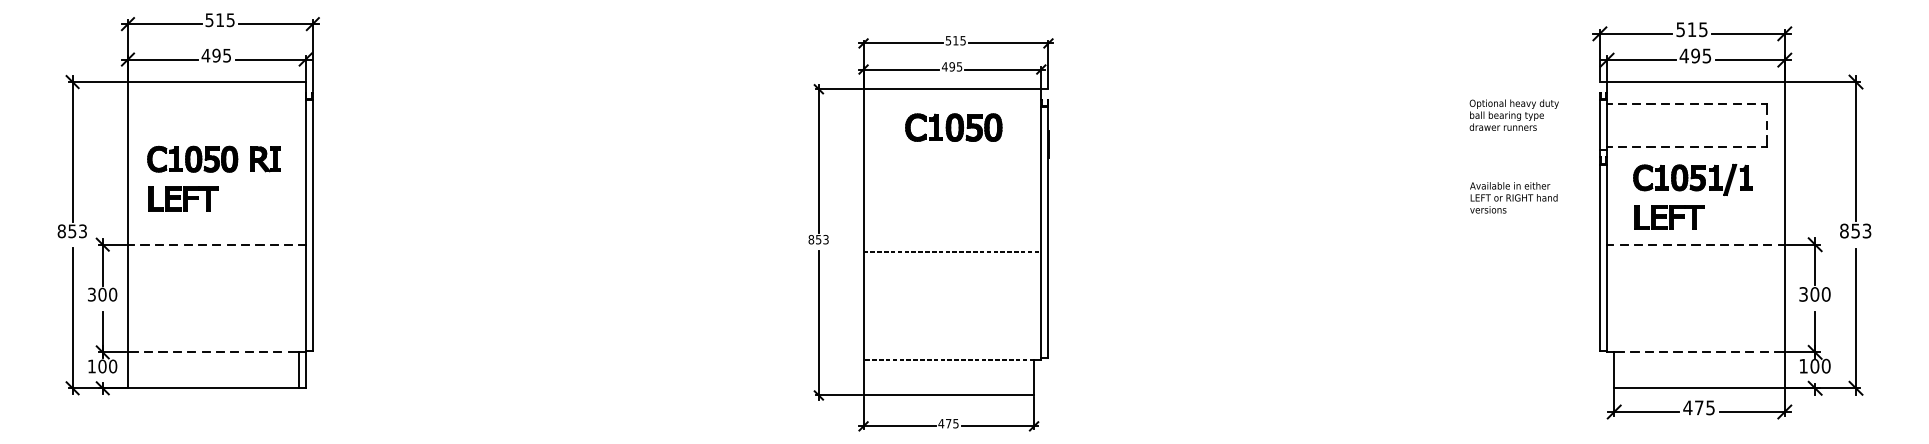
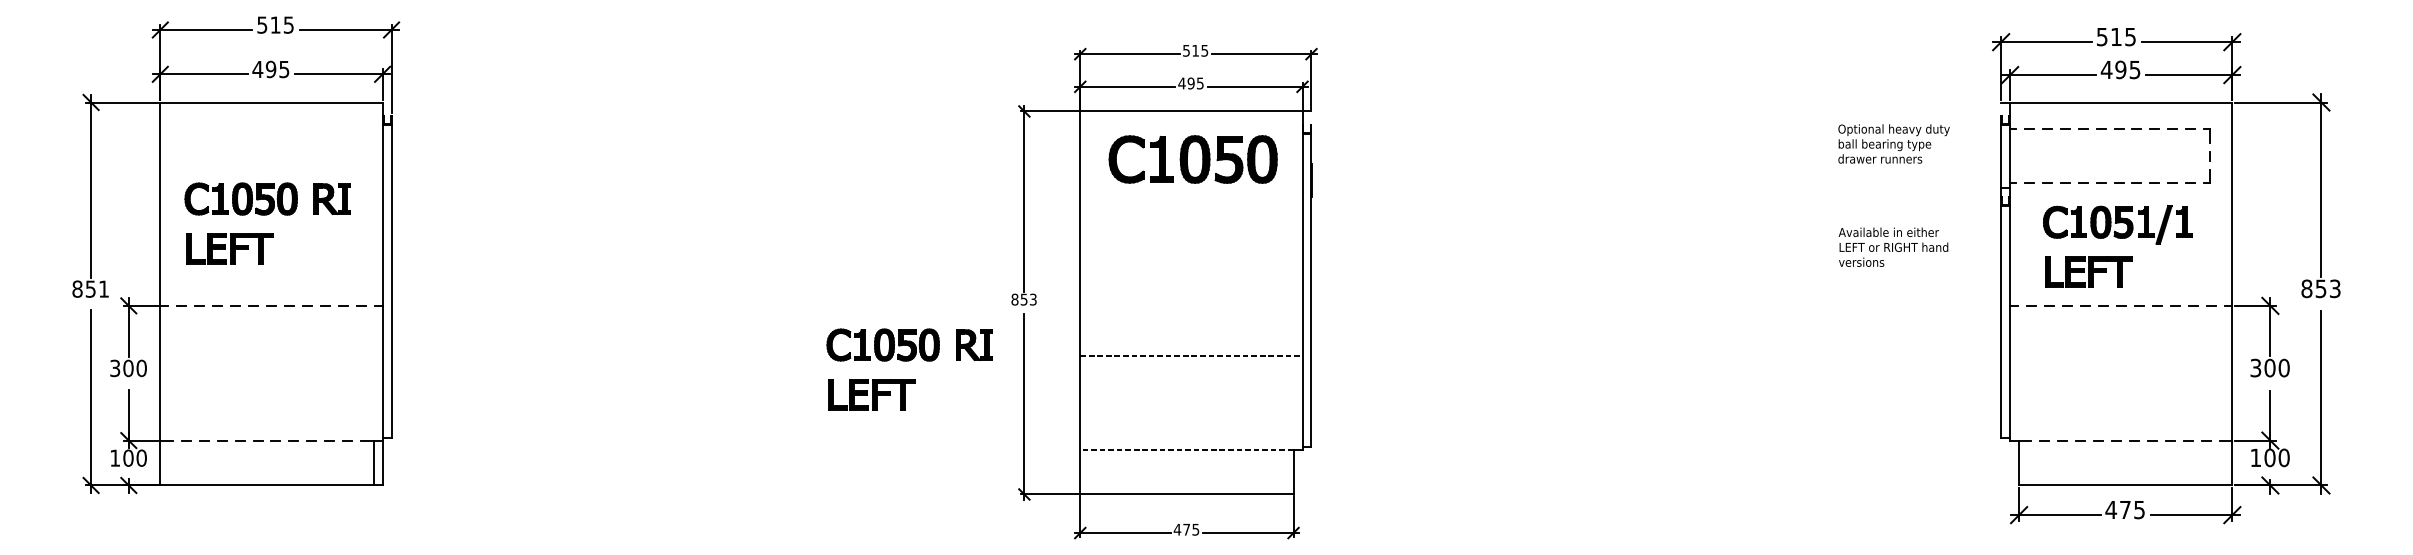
part: (953, 127) -> (1192, 159), size x1.4
text: (82, 230) -> (103, 288), 853 -> 851
line: (952, 251) -> (1191, 355), moved
part: (727, 289) -> (909, 361), added

